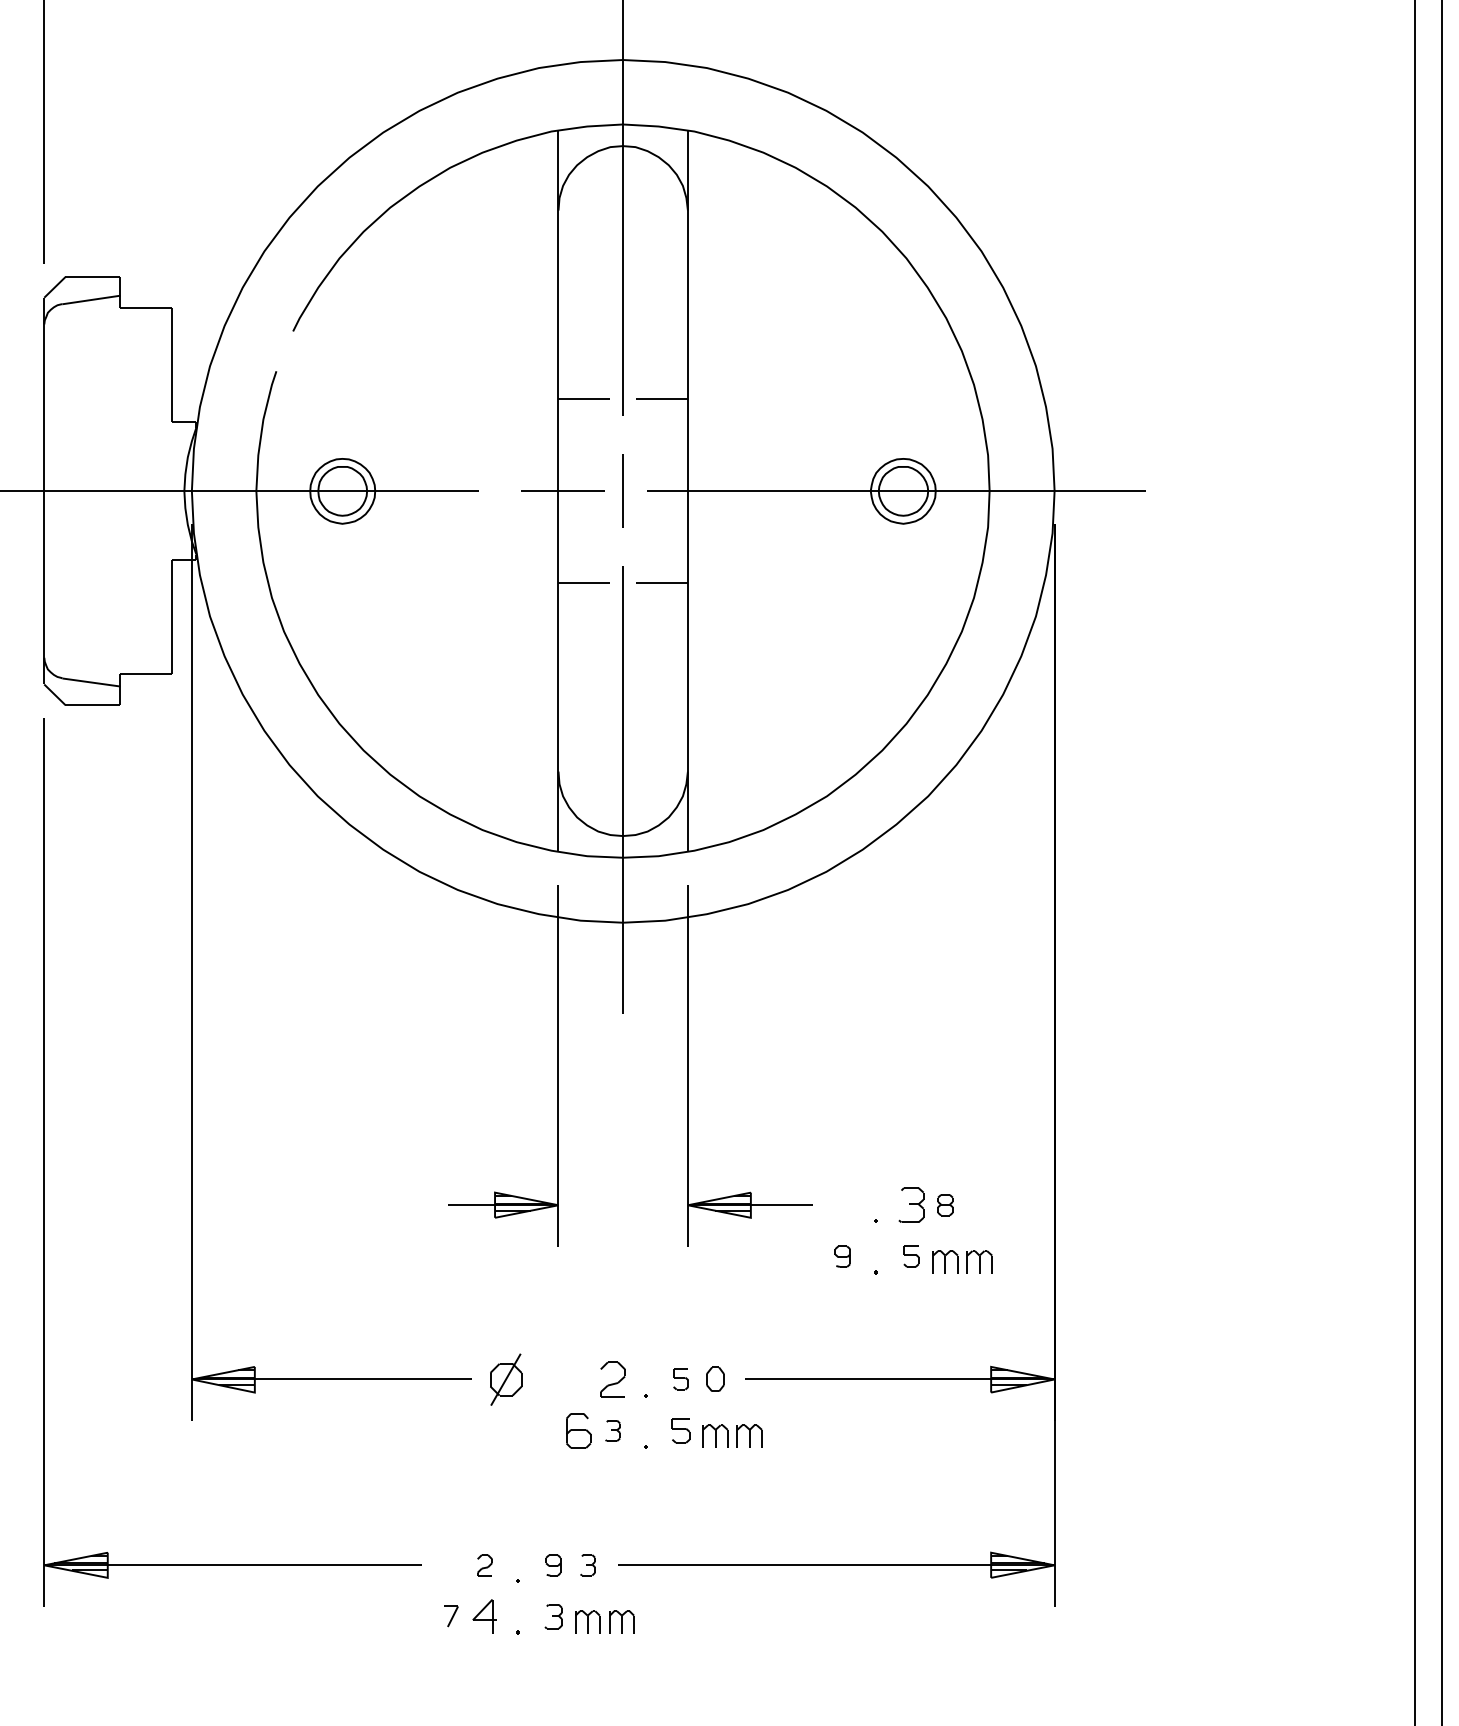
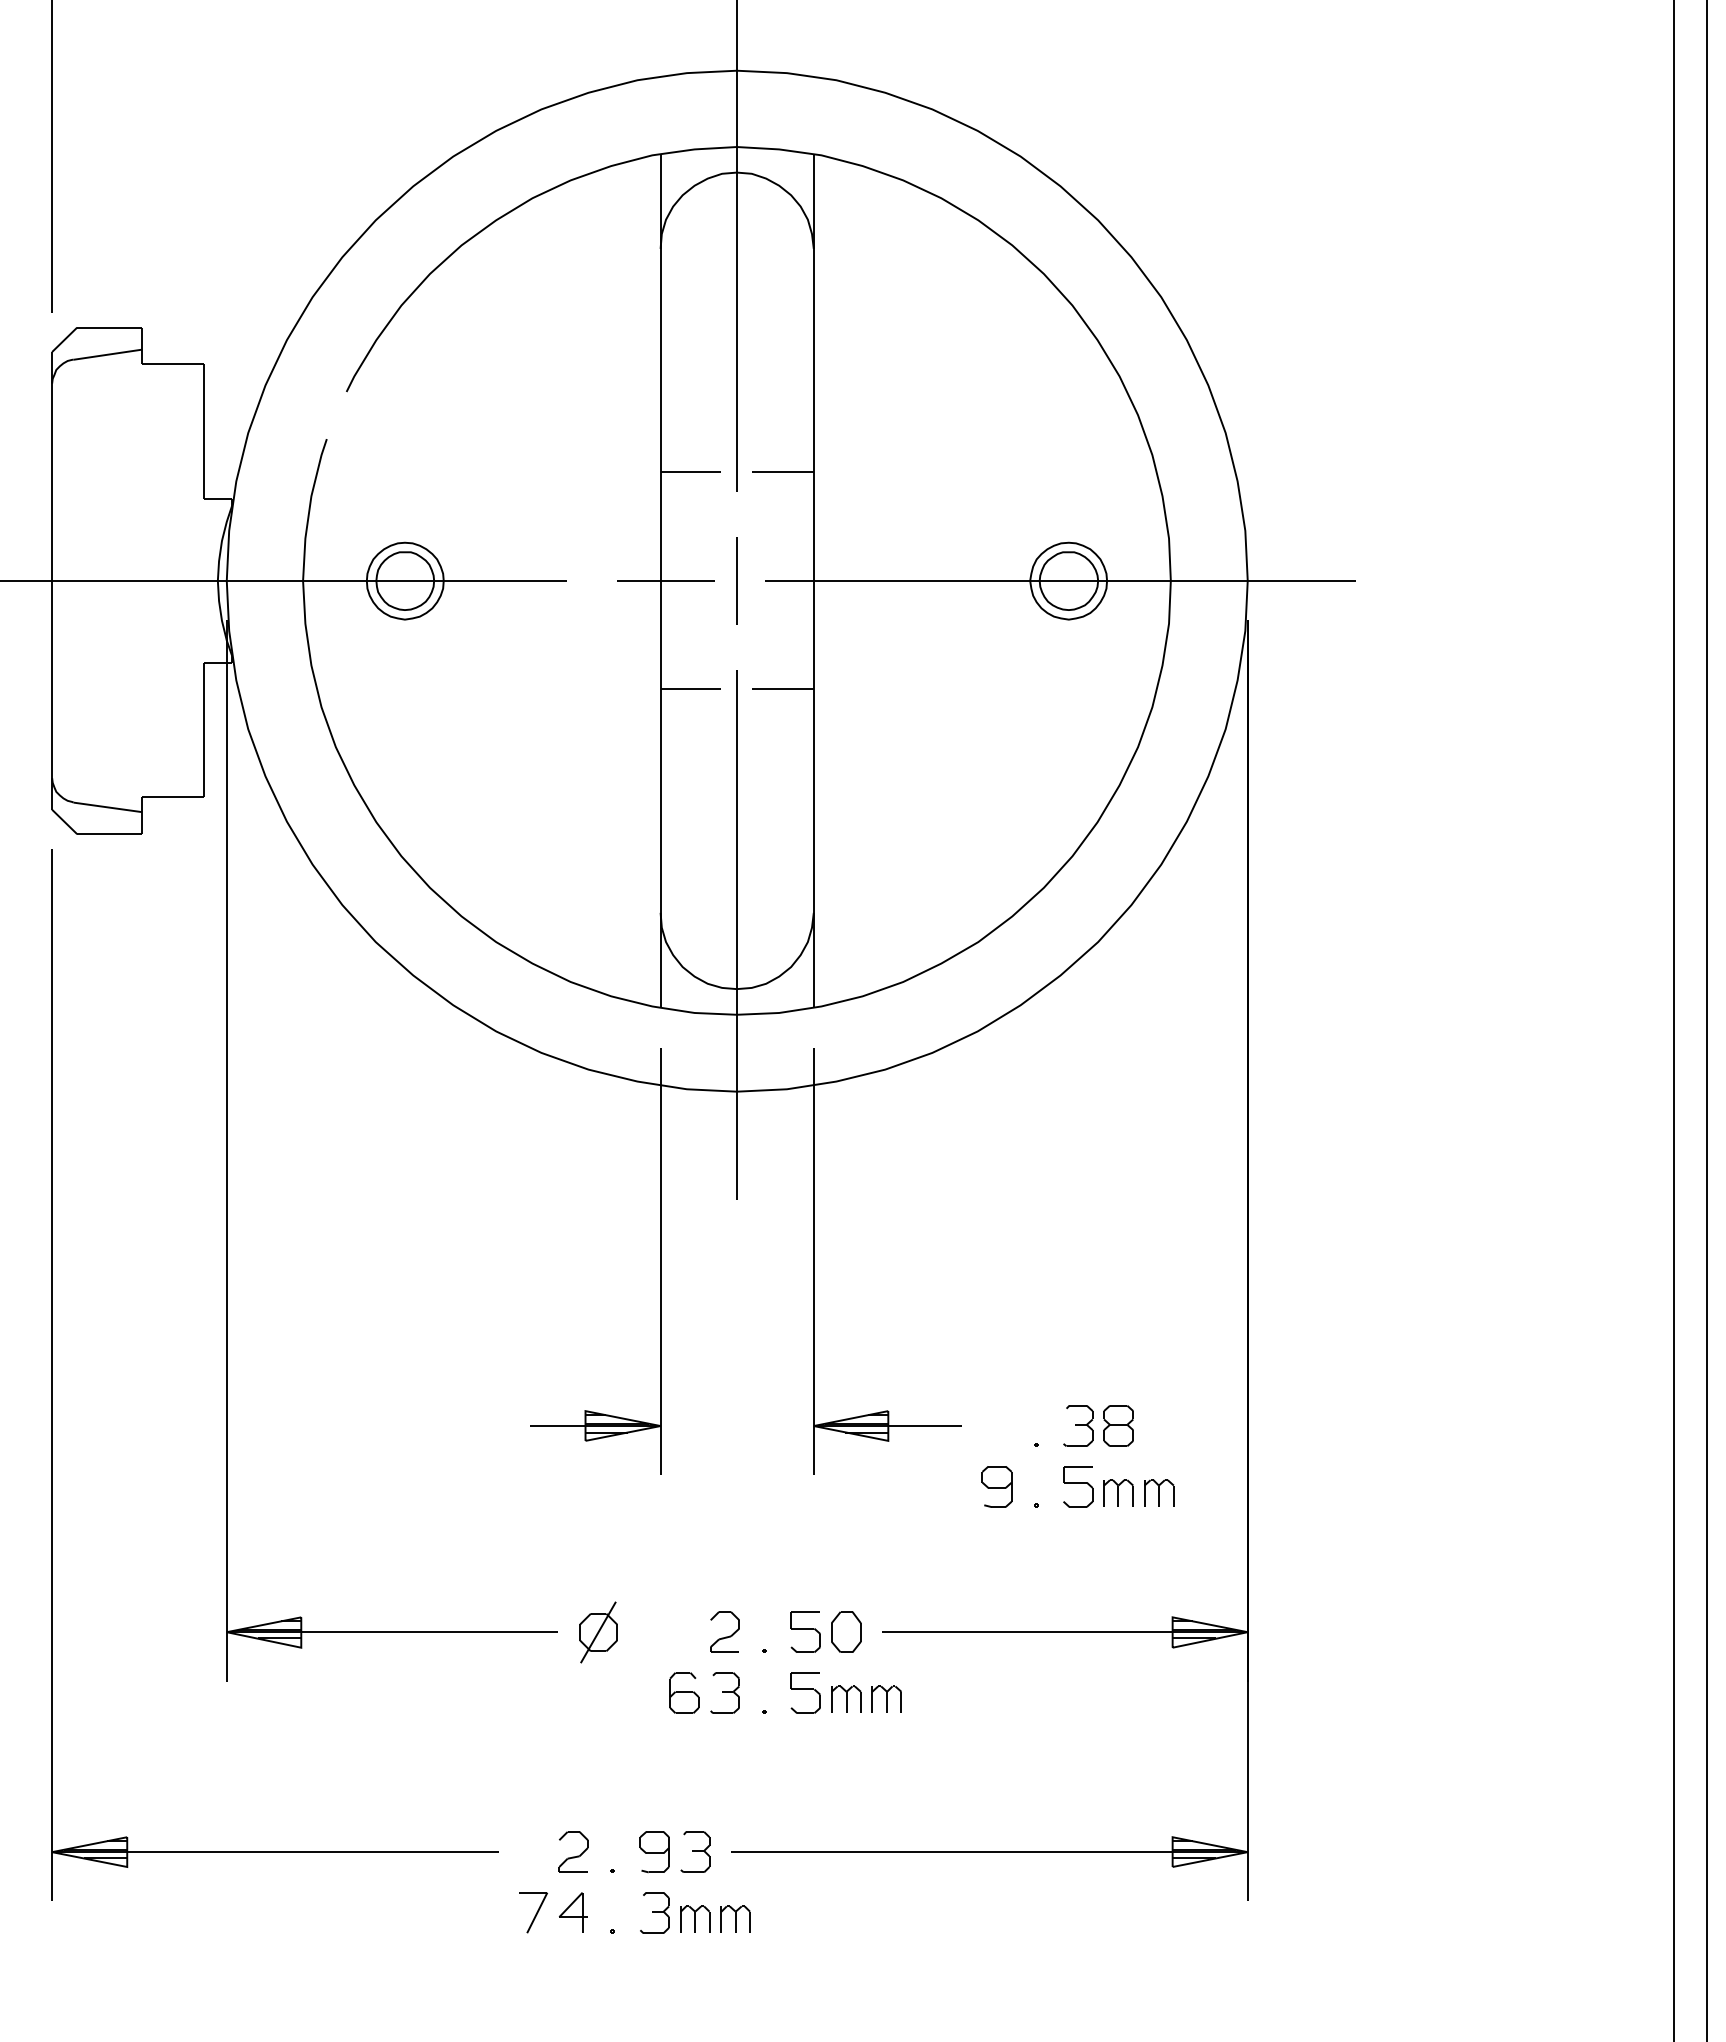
part: (945, 1204) -> (1118, 1425), size x1.67
part: (842, 1256) -> (996, 1486), size x1.67
part: (911, 1256) -> (1078, 1486), size x1.67
part: (680, 1378) -> (805, 1631), size x1.67
part: (715, 1378) -> (846, 1631), size x1.43
part: (612, 1430) -> (724, 1692), size x1.67
part: (680, 1430) -> (805, 1692), size x1.43
part: (484, 1564) -> (573, 1851), size x1.67
part: (587, 1564) -> (695, 1851), size x1.67
part: (553, 1565) -> (654, 1852), size x1.67
part: (451, 1616) -> (533, 1912), size x1.67
part: (553, 1616) -> (654, 1912), size x1.43

